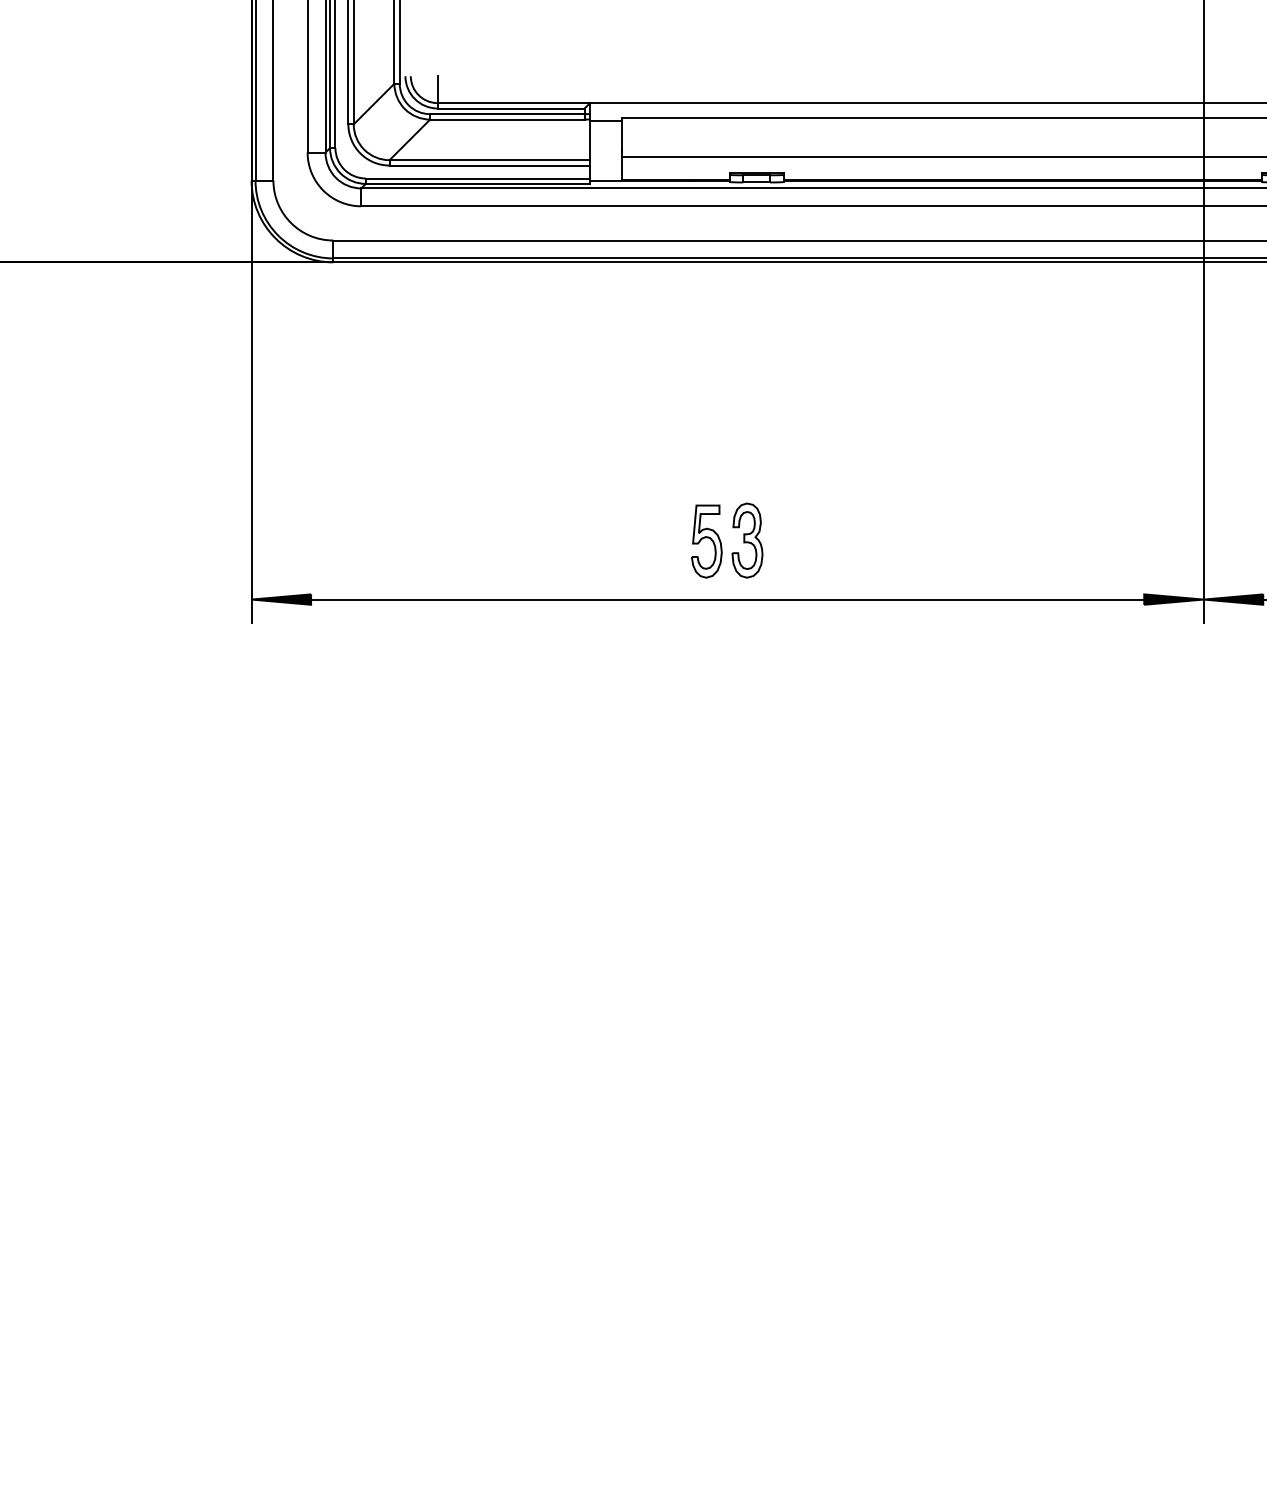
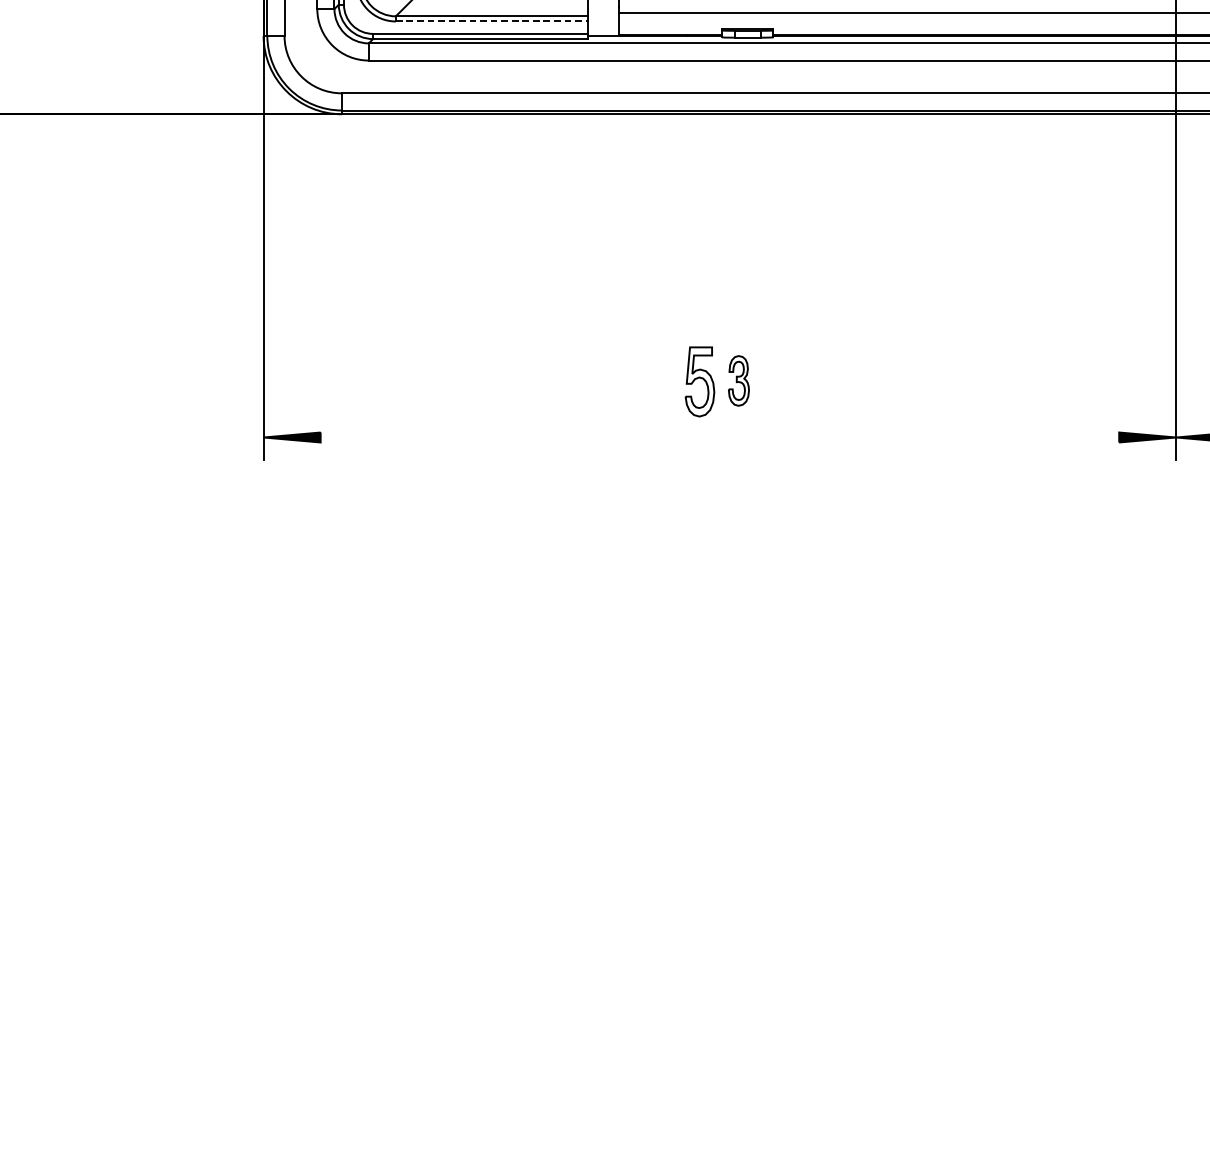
line: (490, 165) -> (492, 21), solid -> dashed
part: (747, 540) -> (738, 380), size x0.7
line: (727, 599) -> (719, 437), removed

